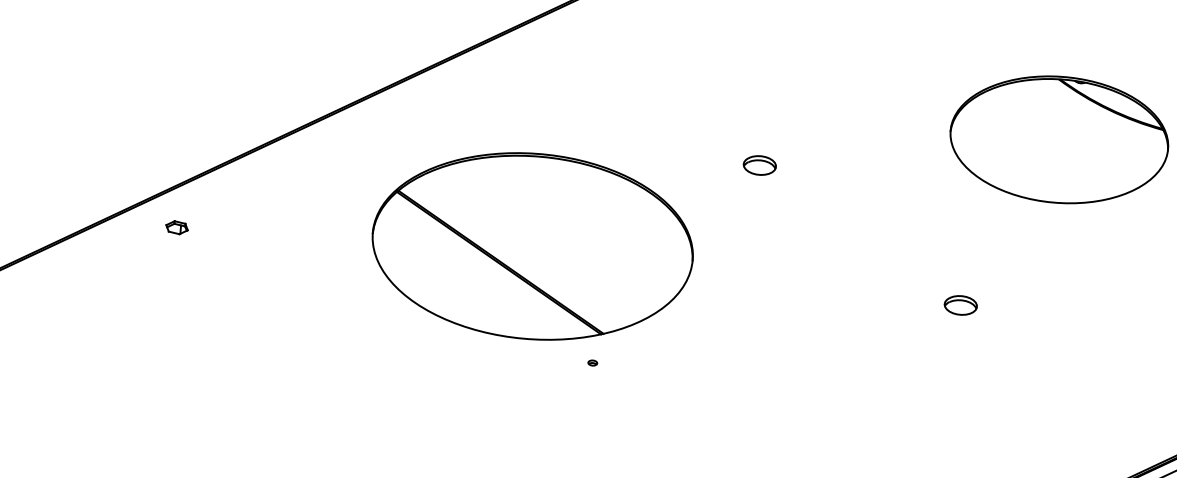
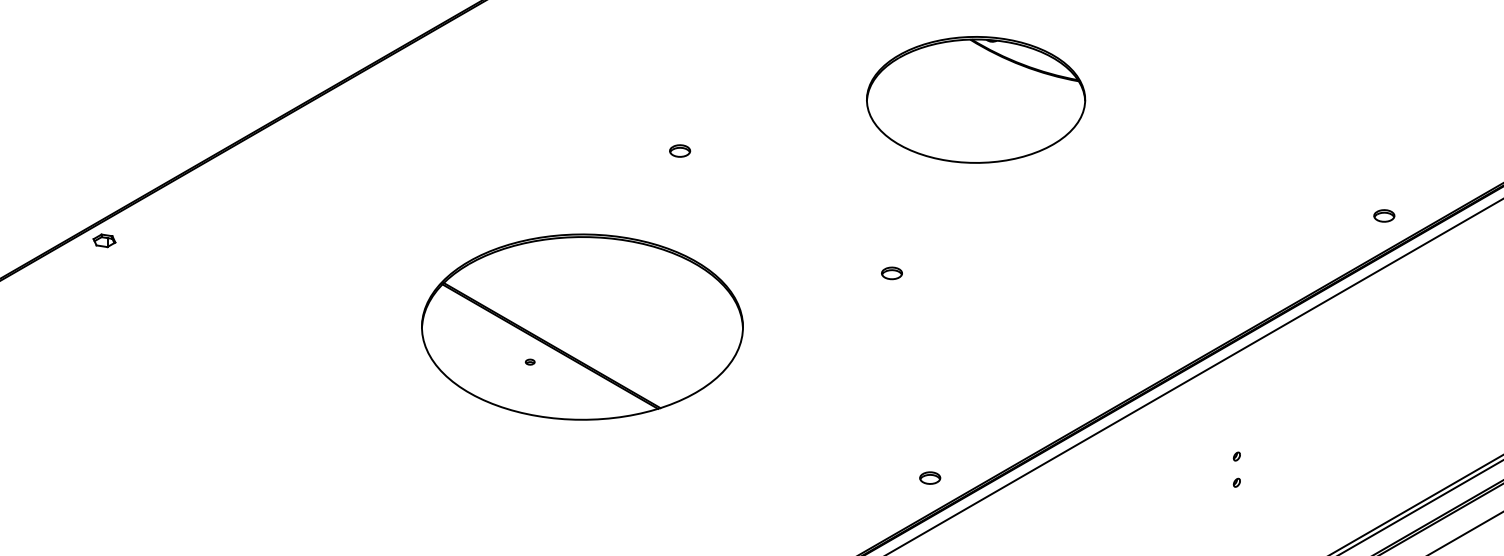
part: (760, 165) -> (680, 150), size x0.62
part: (177, 227) -> (104, 240), moved
part: (532, 245) -> (582, 326), moved
part: (960, 305) -> (891, 273), size x0.62

